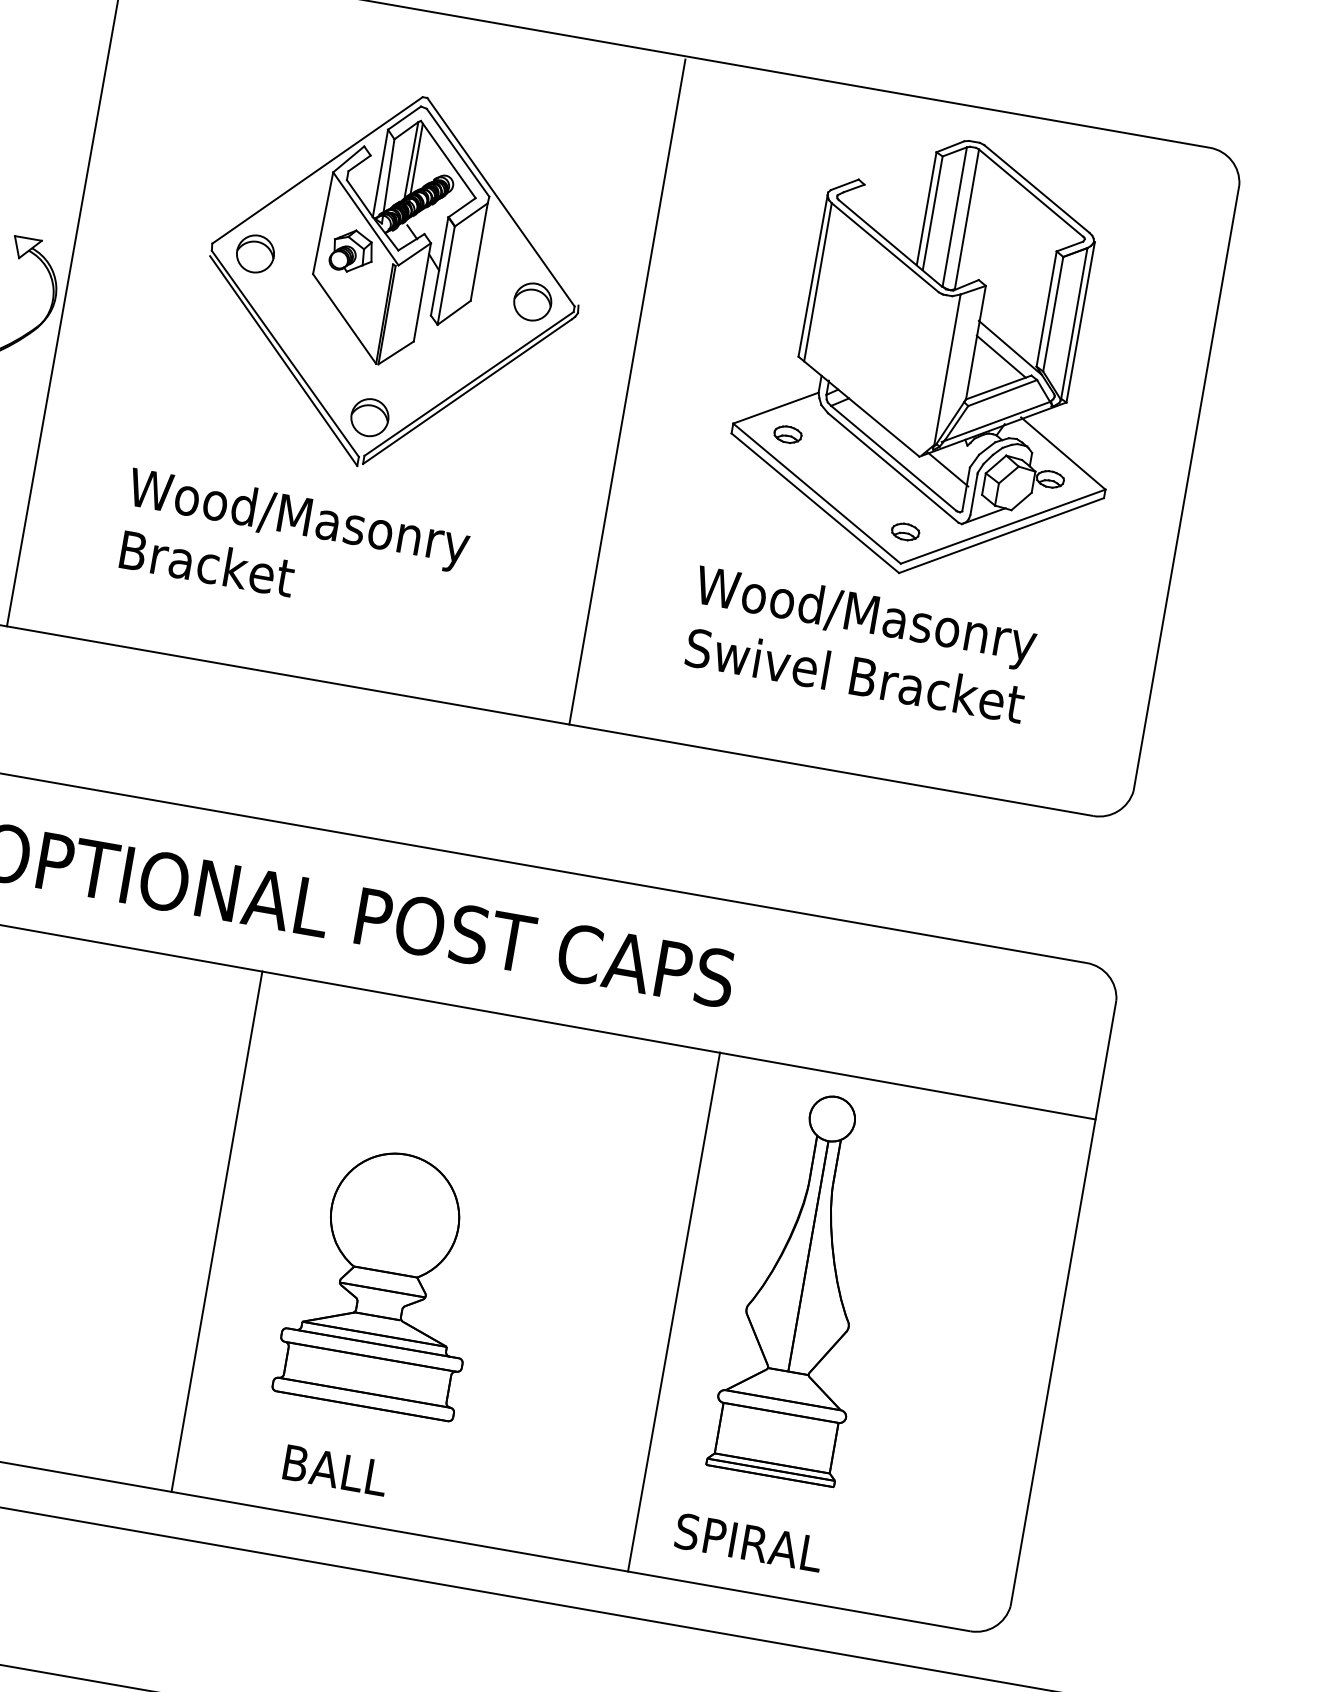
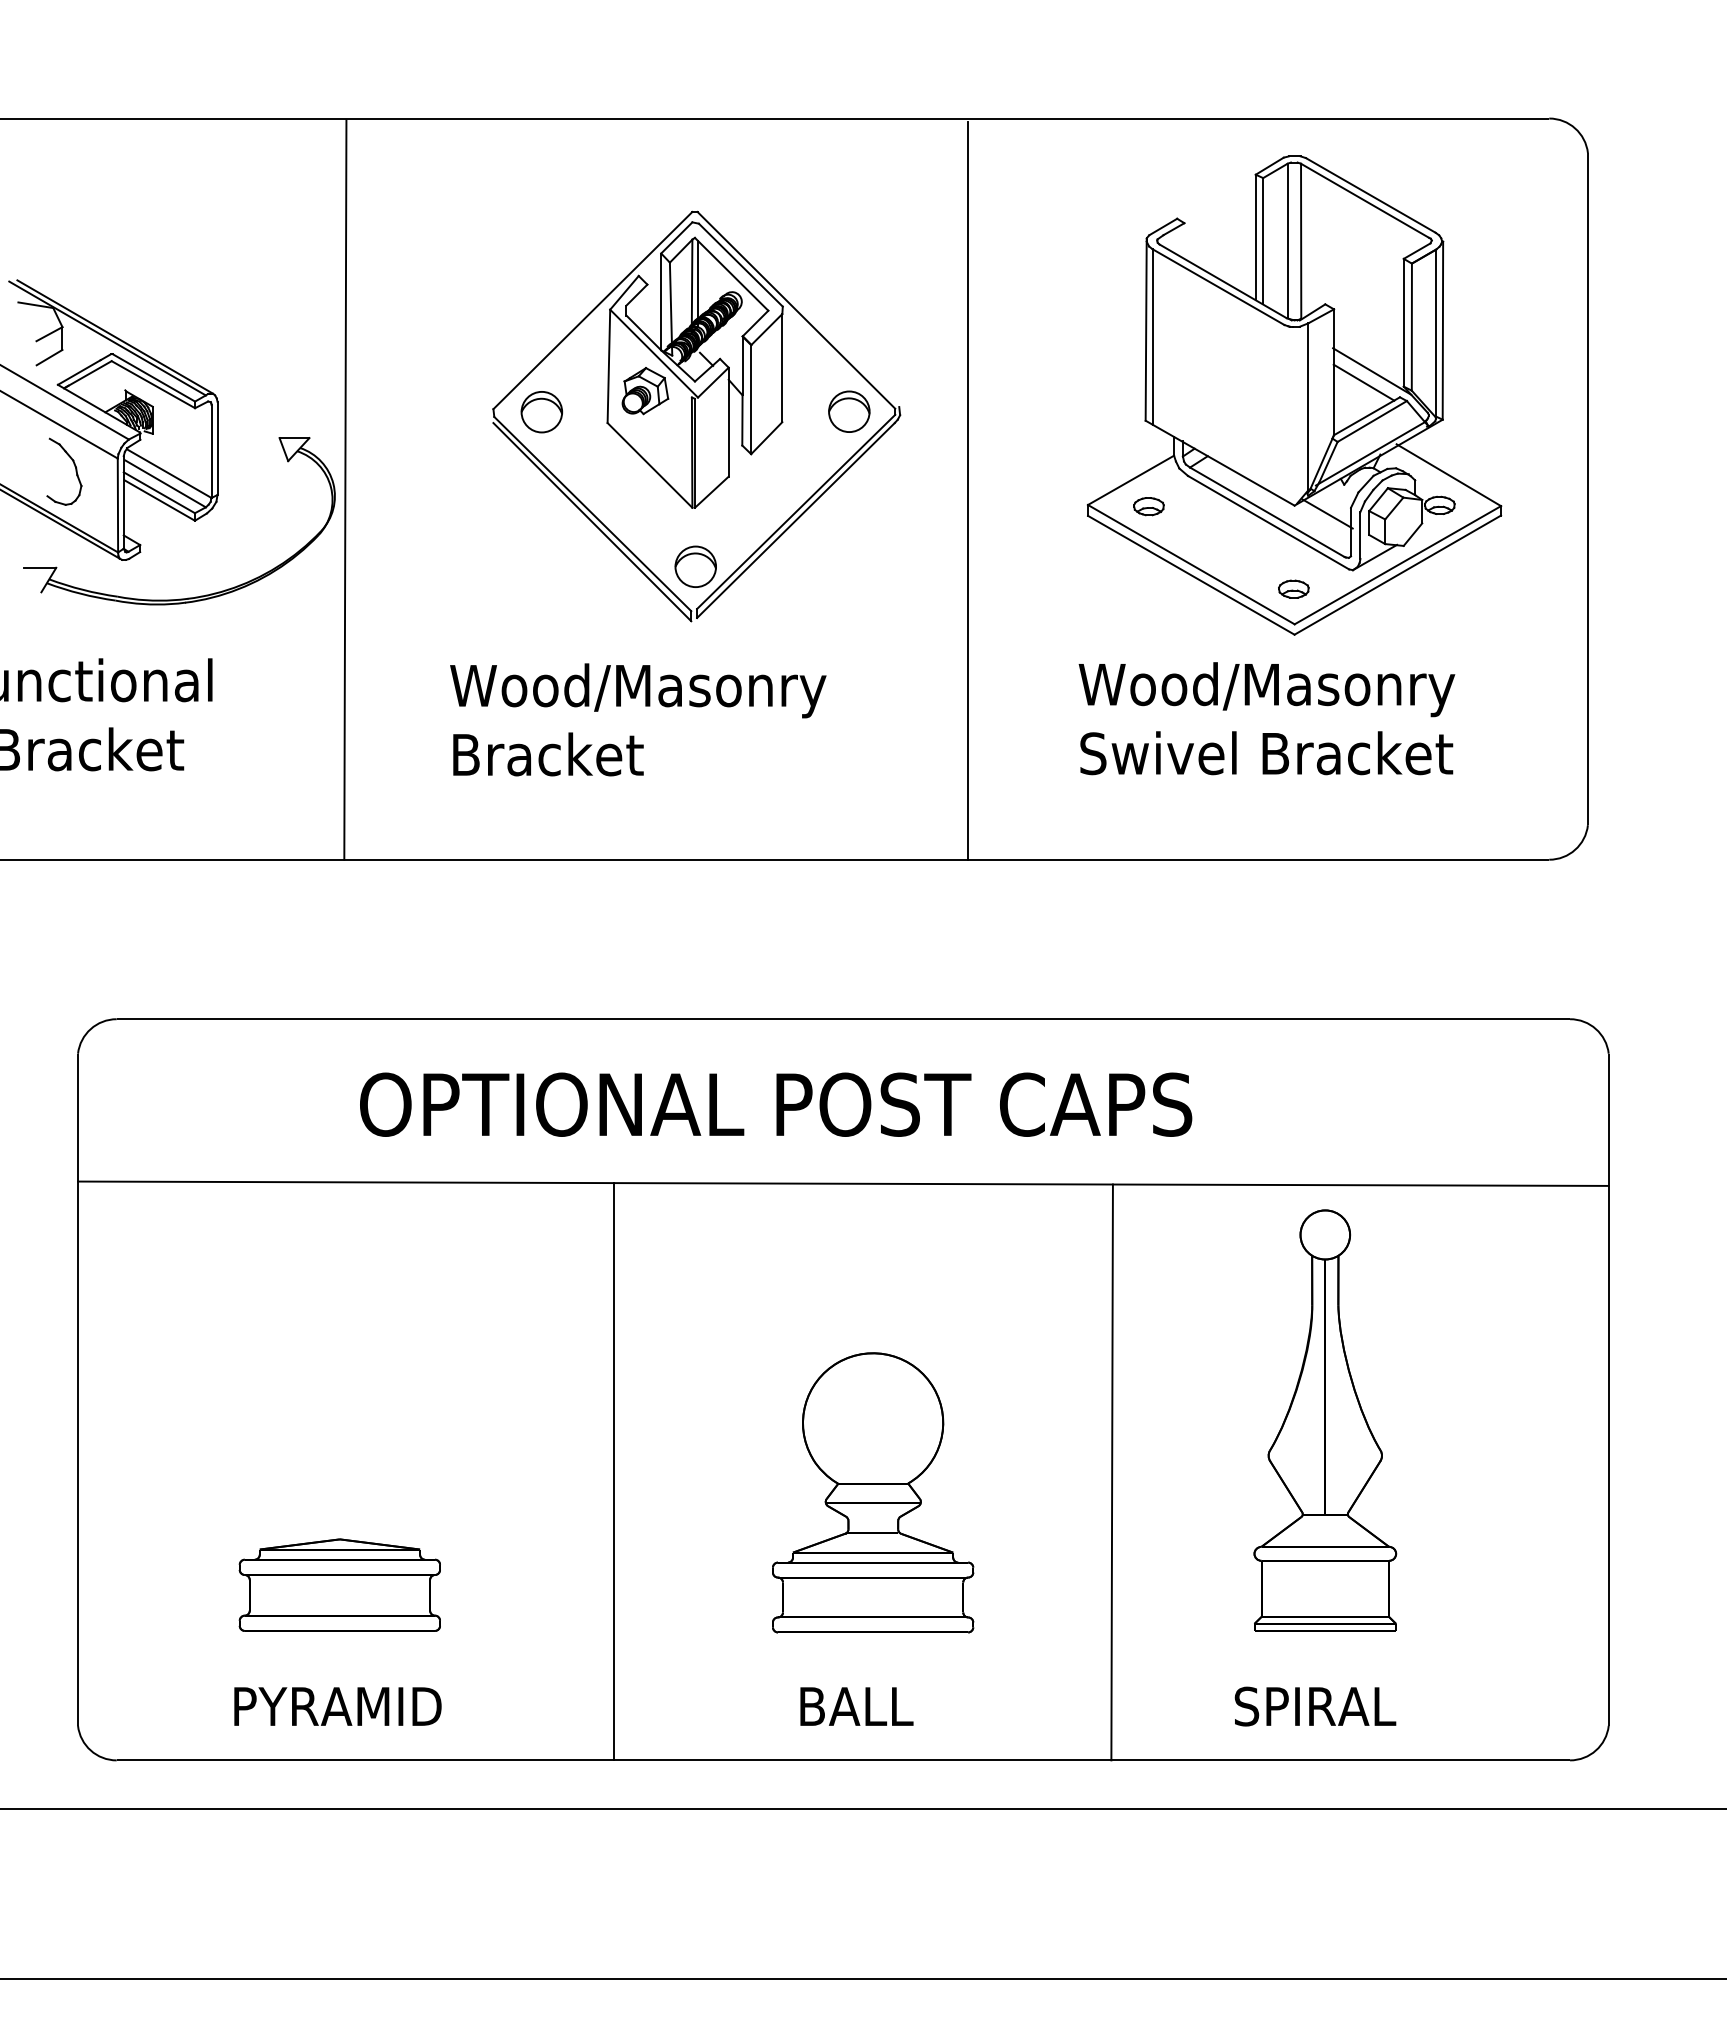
line: (217, 1231) -> (614, 1471), moved
line: (673, 1312) -> (1111, 1472), moved

